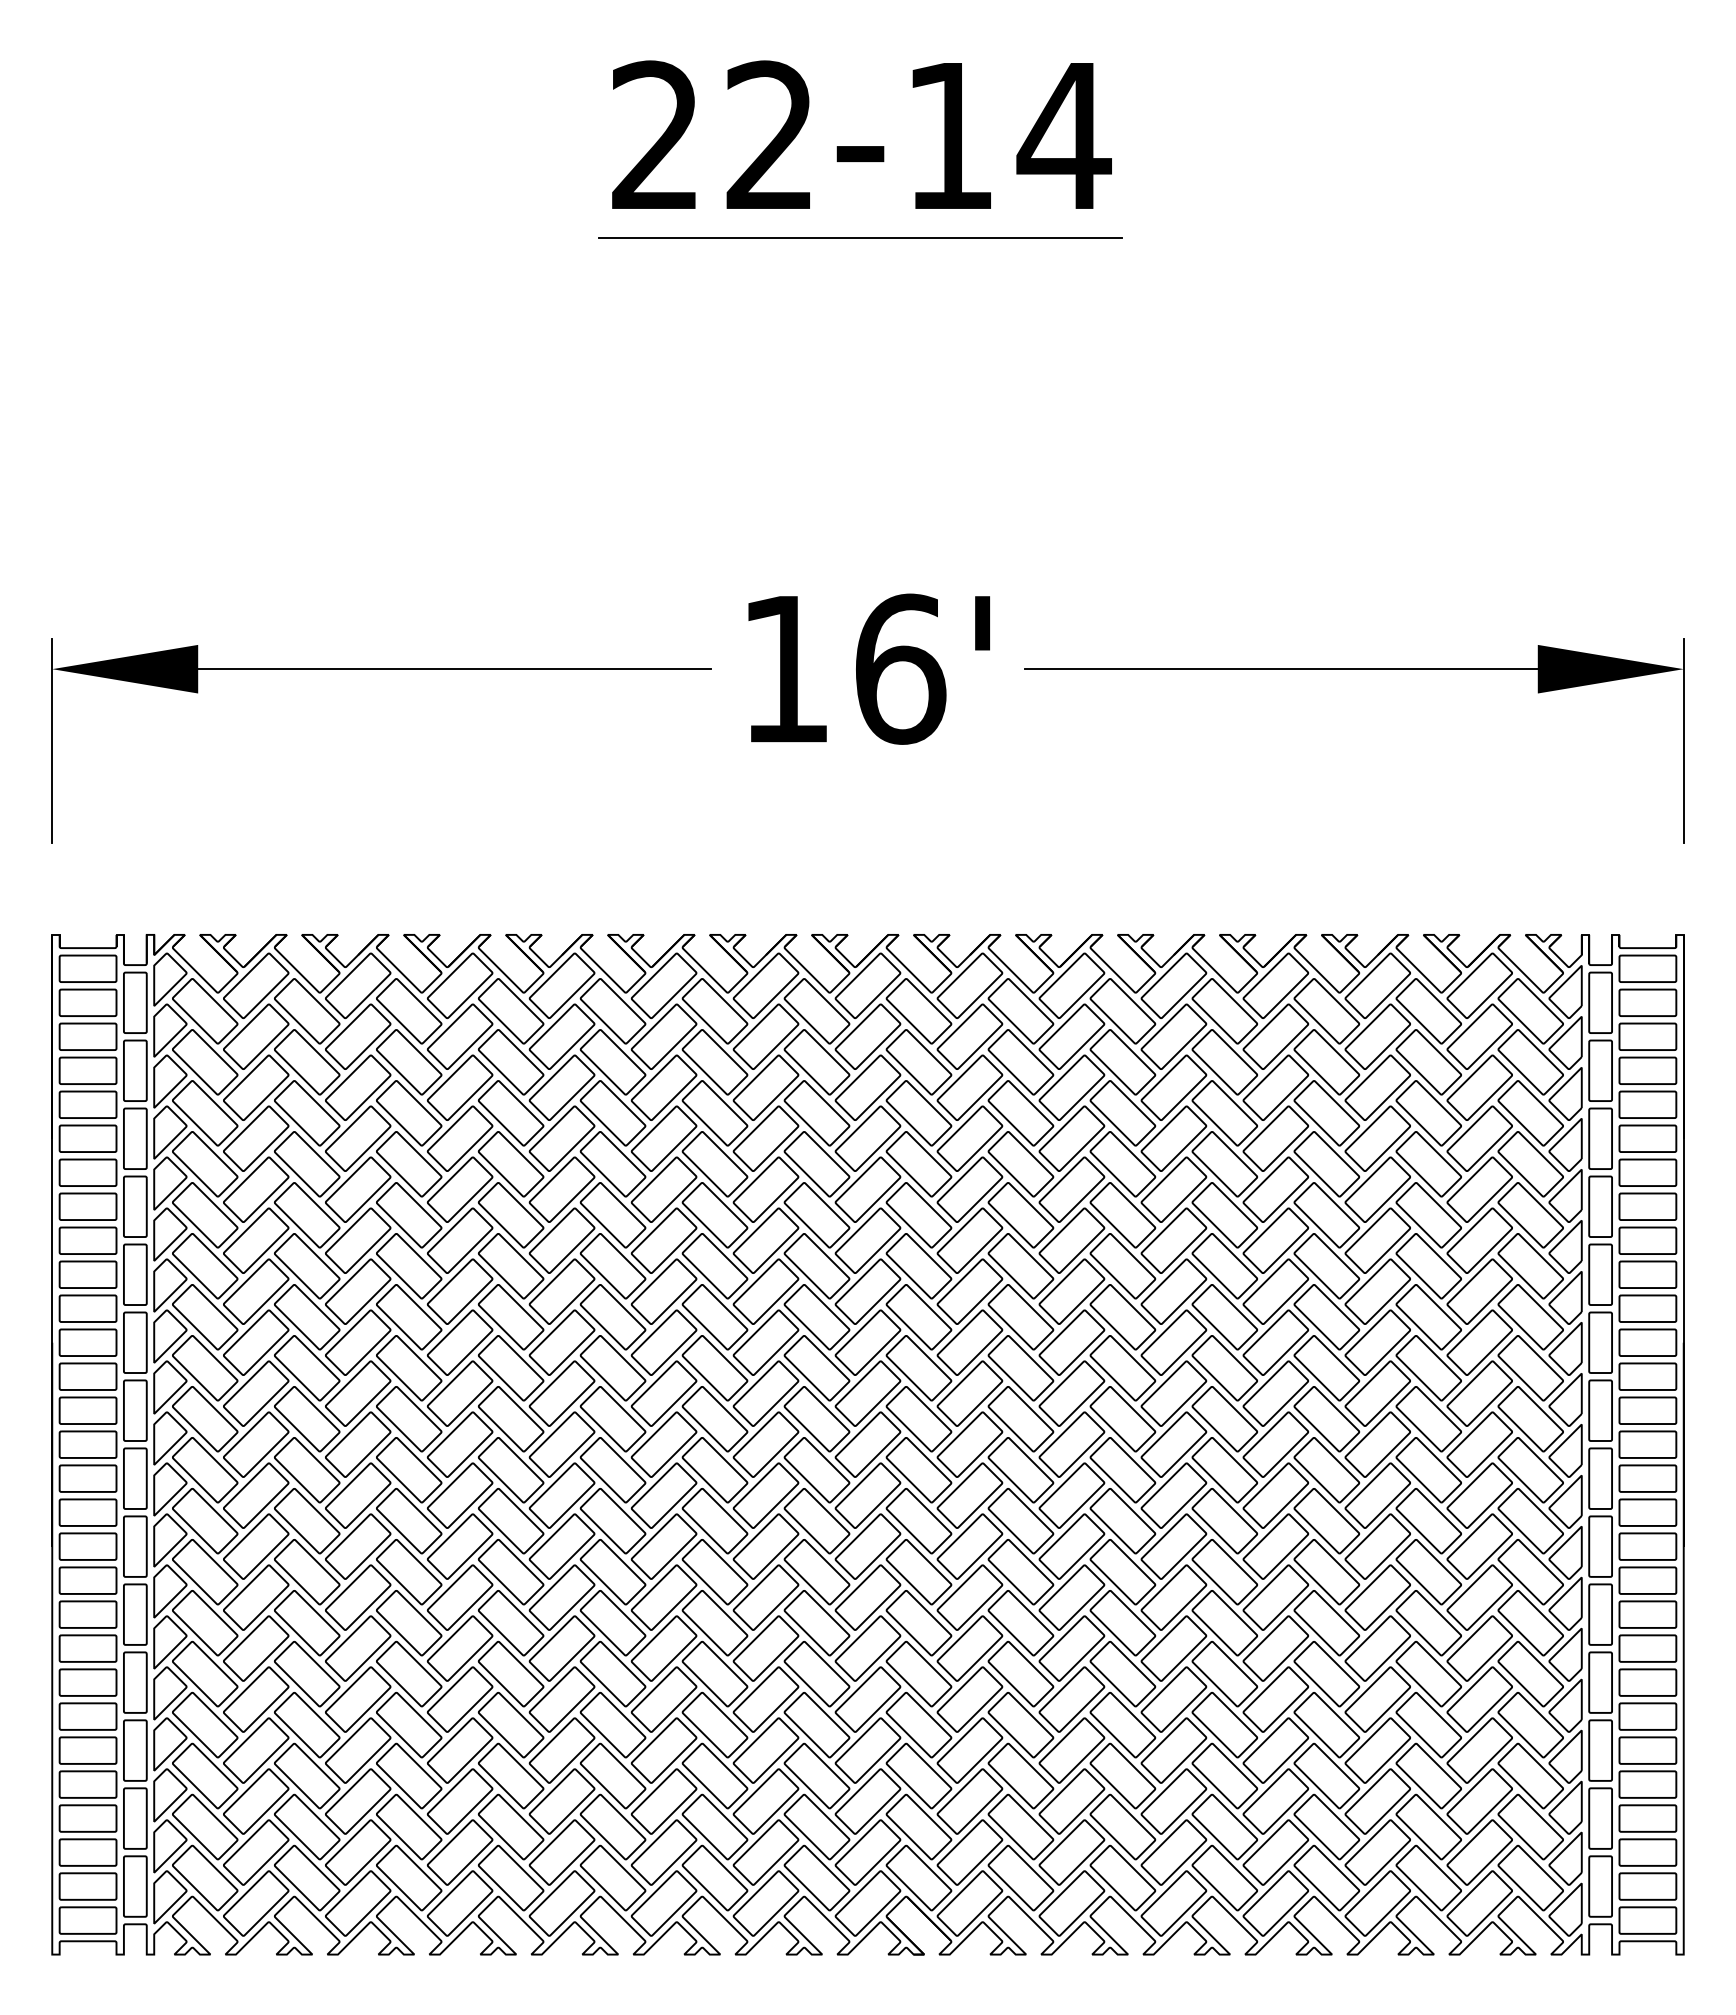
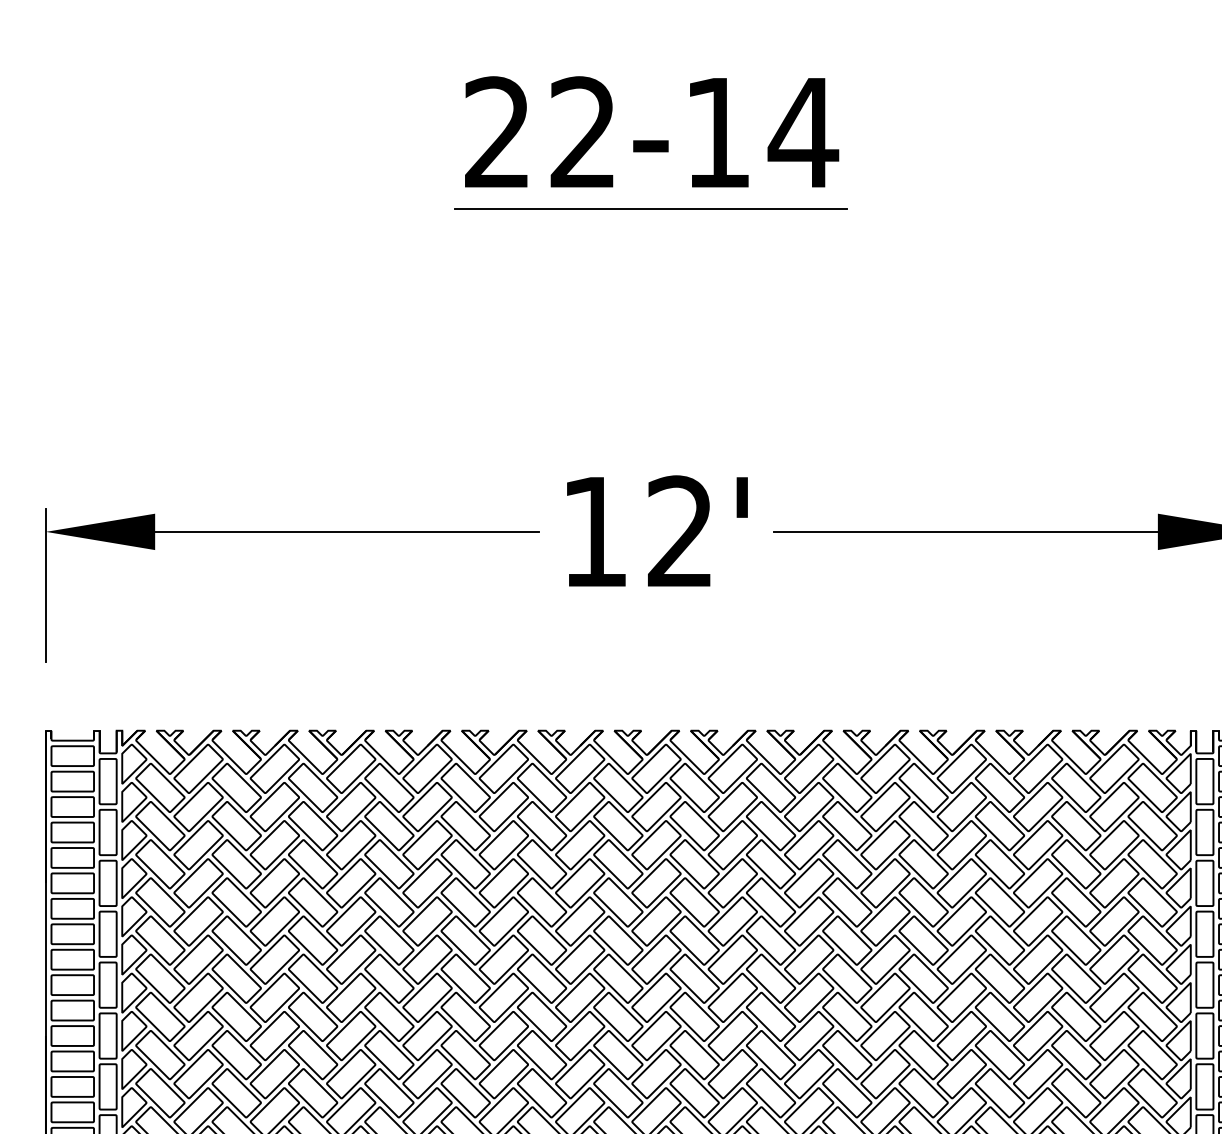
text: (901, 668) -> (681, 531), 16' -> 12'

